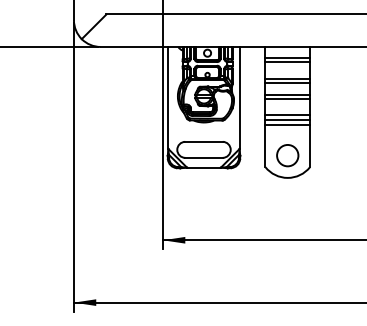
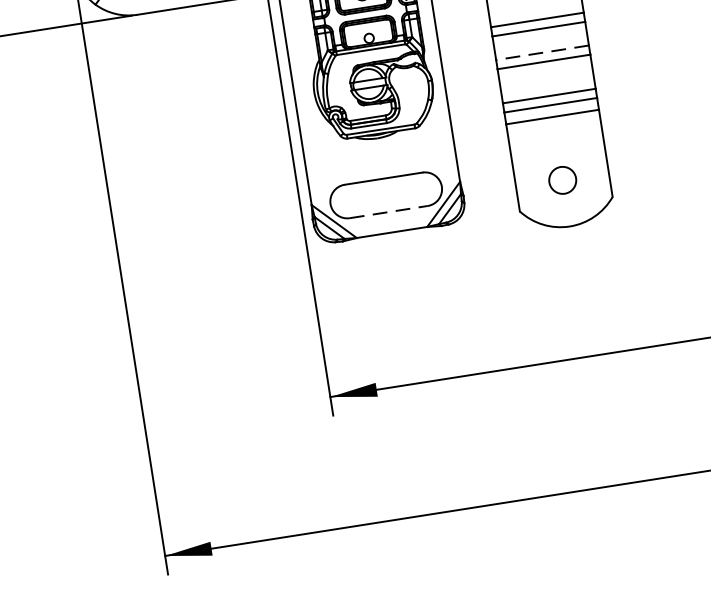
line: (287, 94) -> (542, 52), solid -> dashed
circle: (287, 155) -> (561, 179), size x0.6
line: (204, 157) -> (389, 211), solid -> dashed

